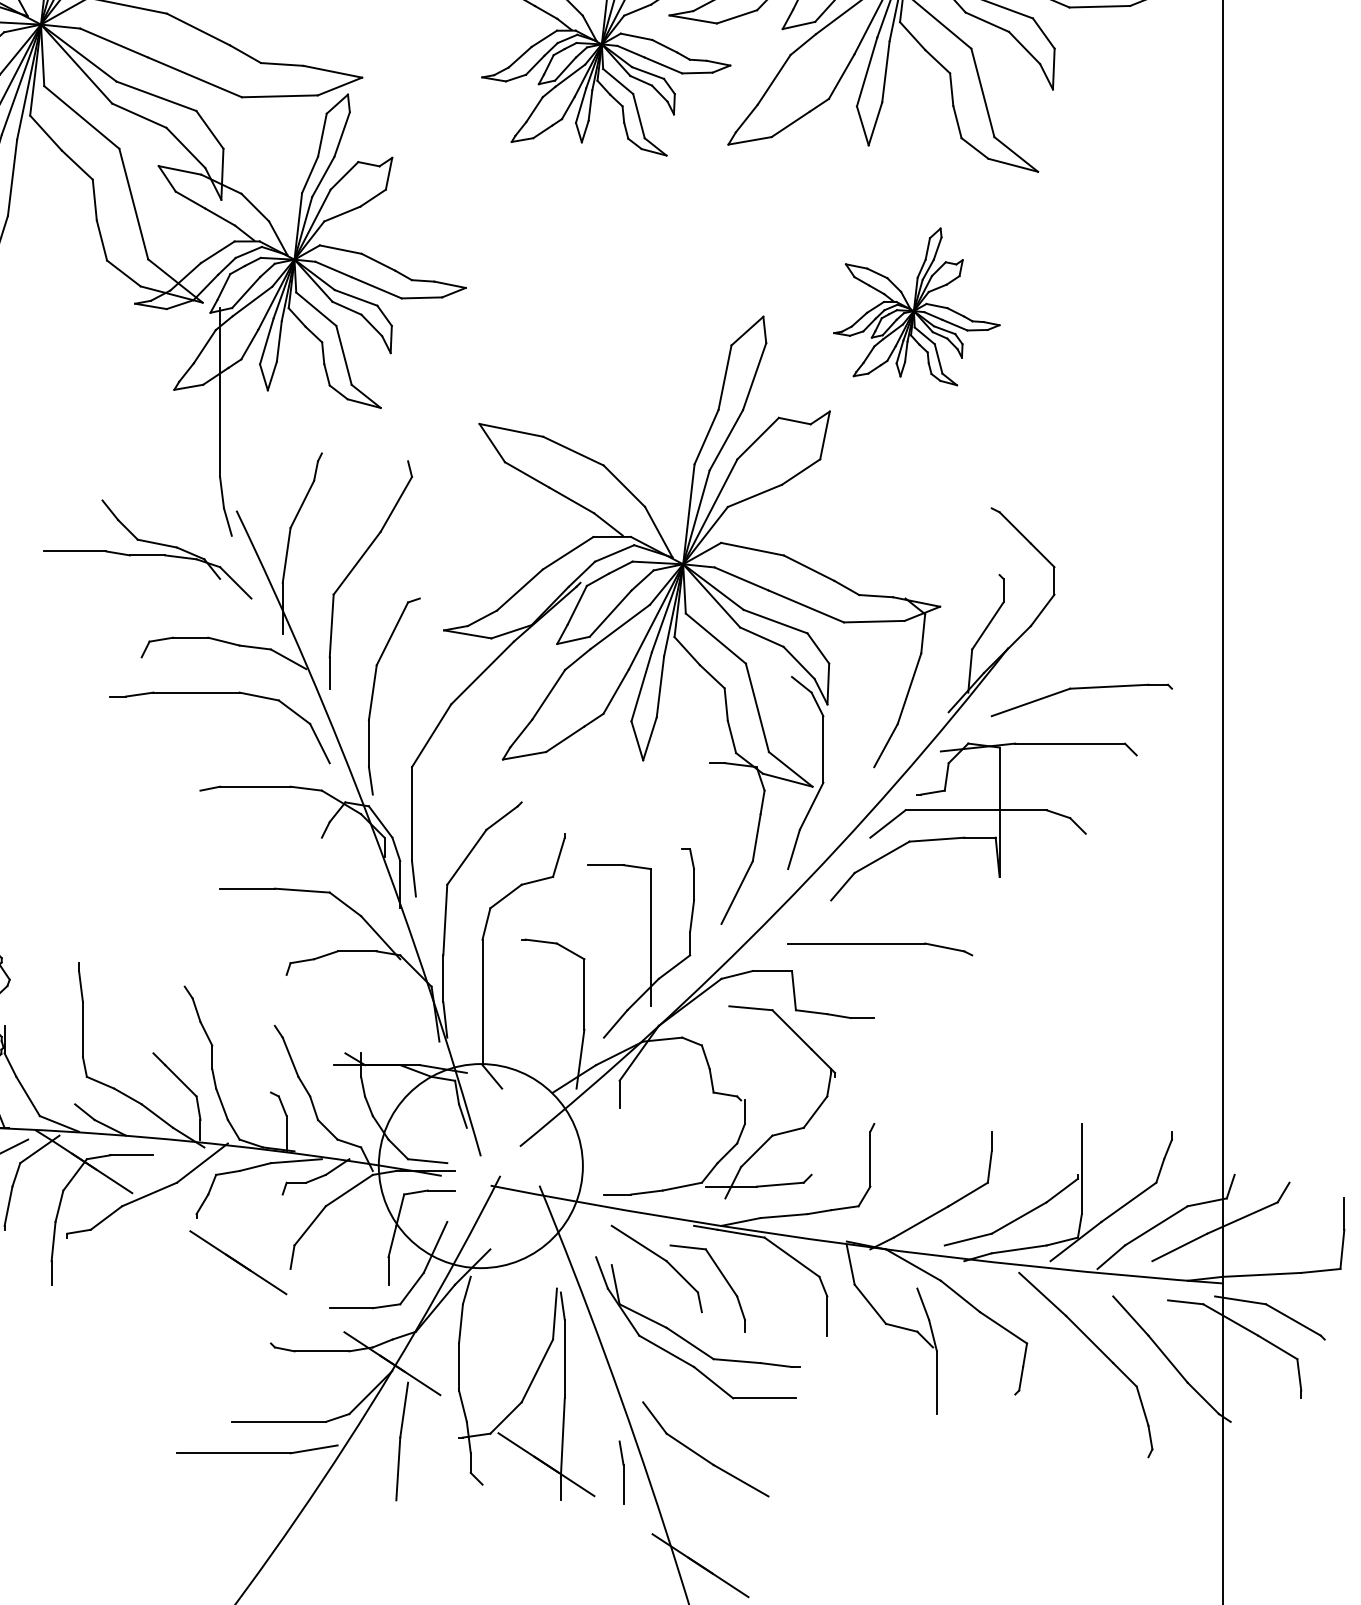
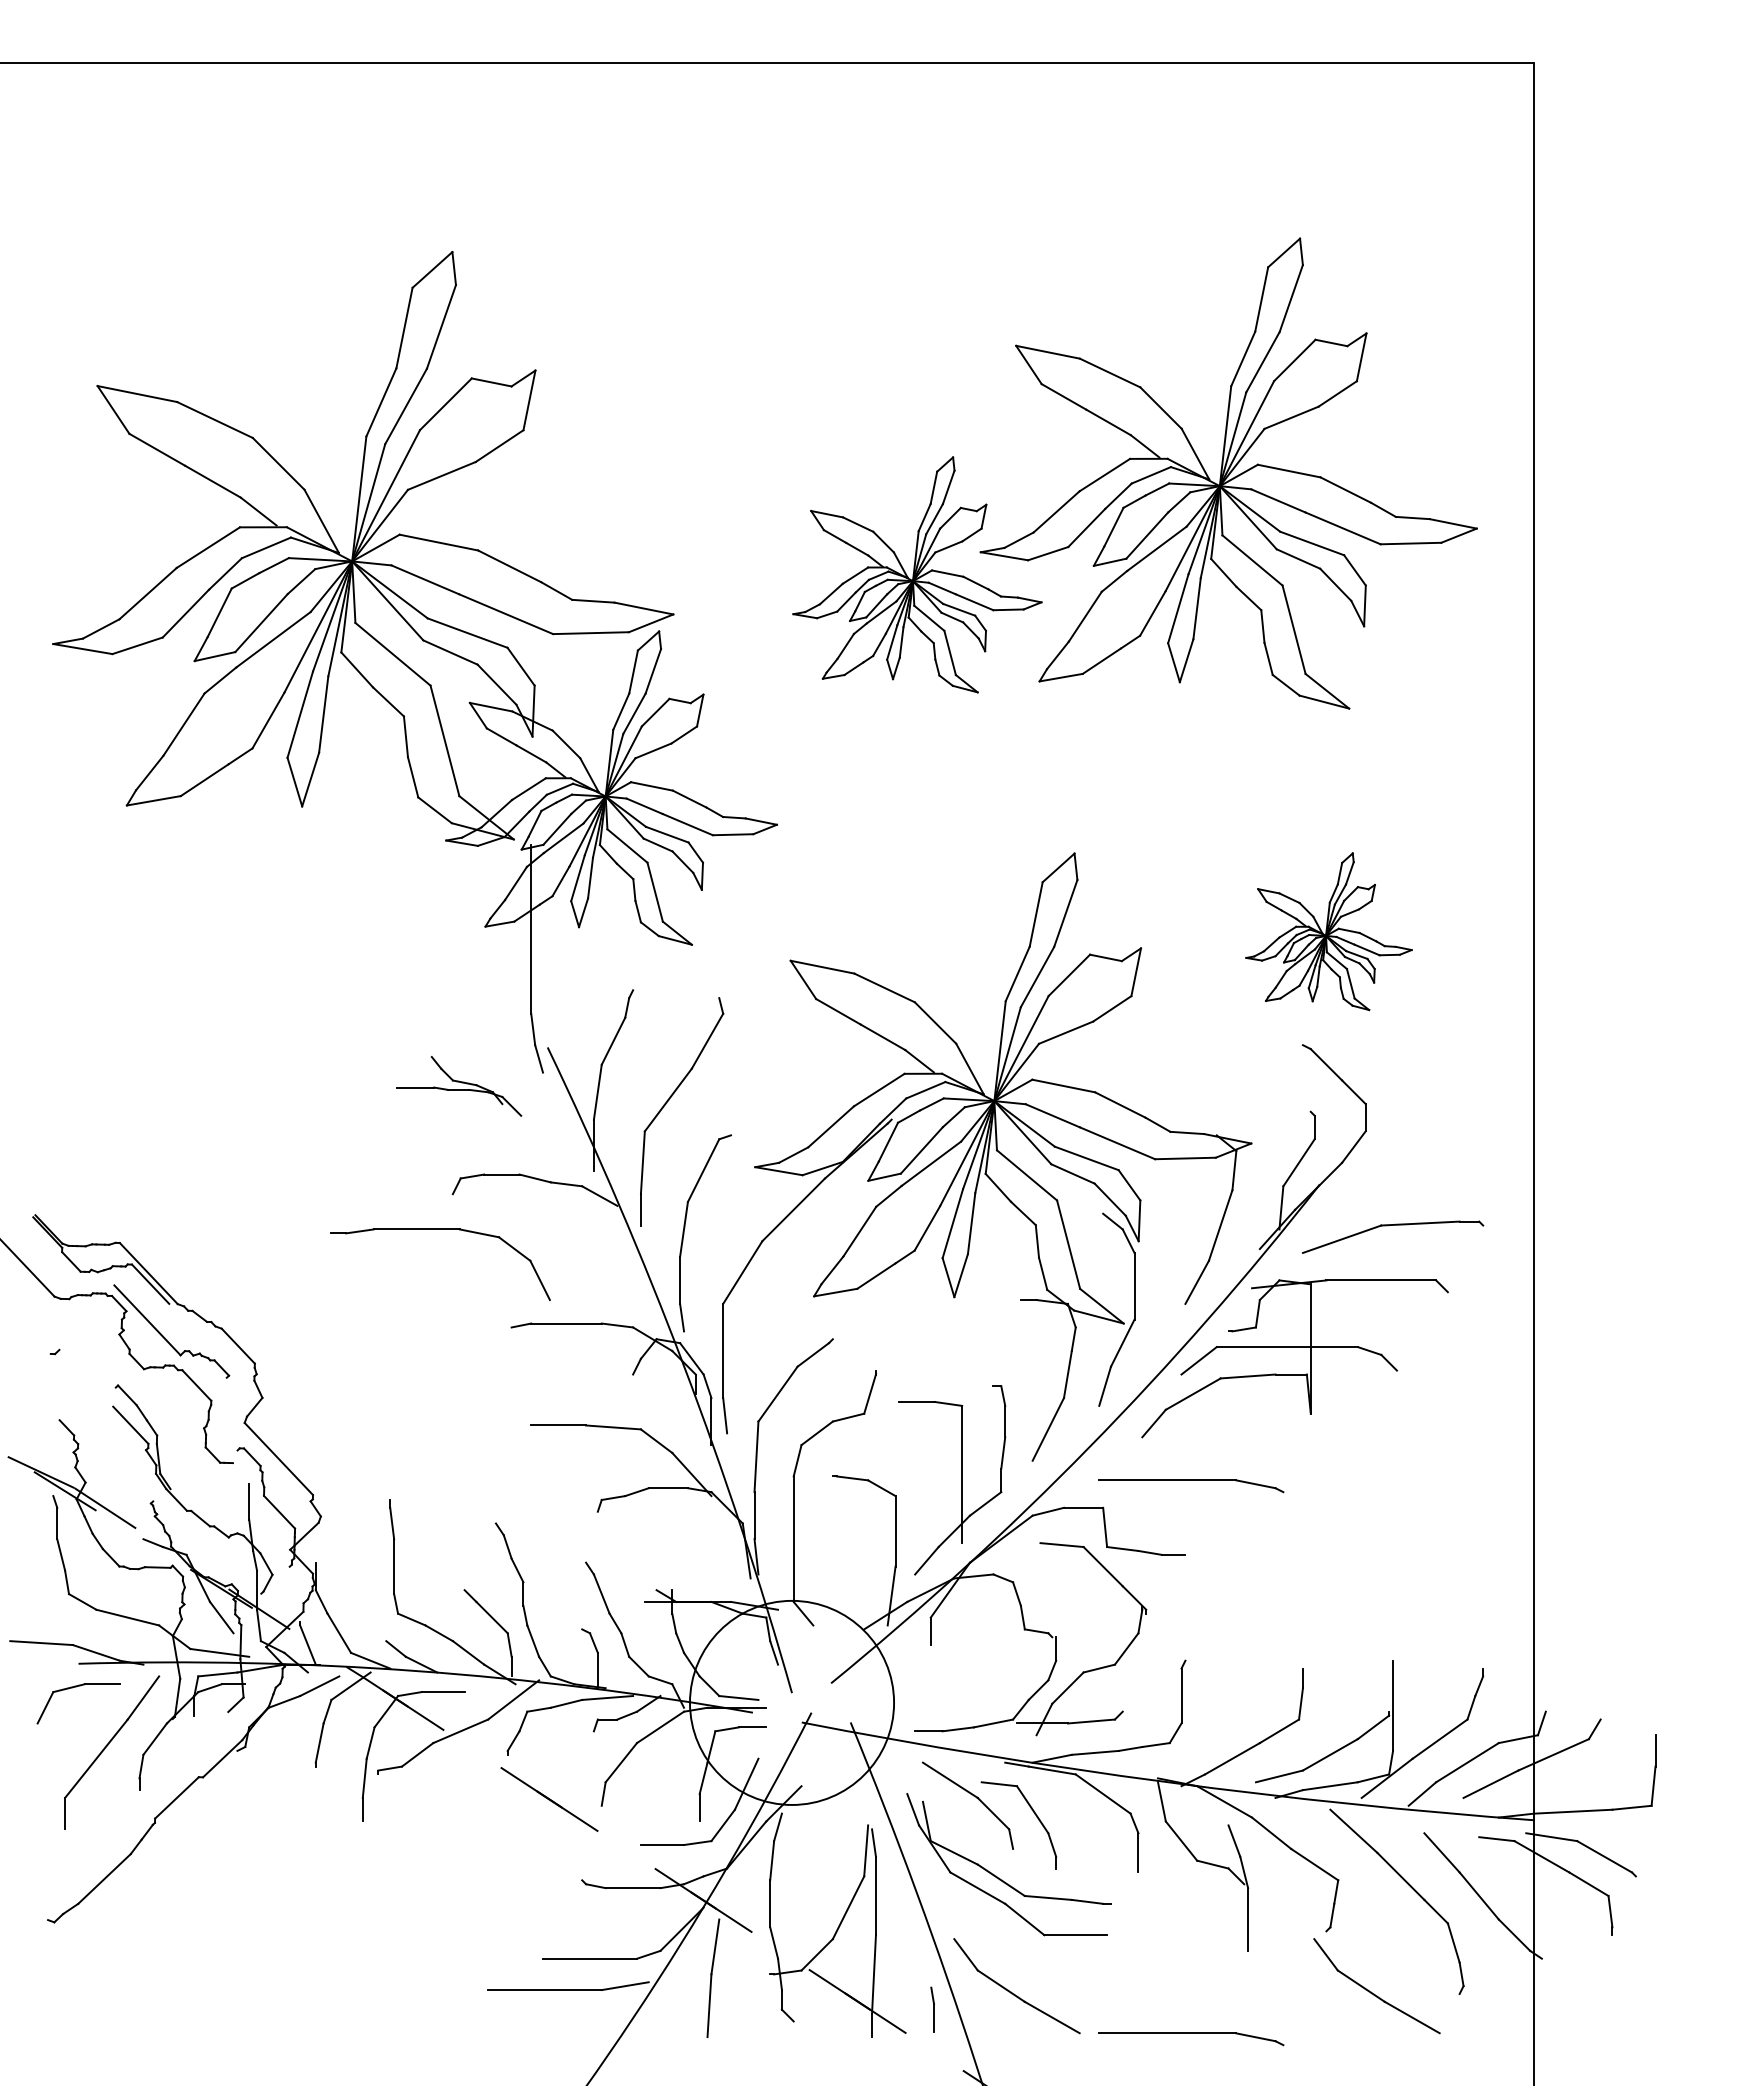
part: (916, 306) -> (1328, 931), moved
part: (147, 549) -> (458, 1086), size x0.6
part: (220, 692) -> (440, 1229), moved
part: (1060, 1454) -> (1371, 1991), added
part: (621, 1472) -> (932, 2009), size x0.7
part: (880, 1502) -> (1191, 2039), added

